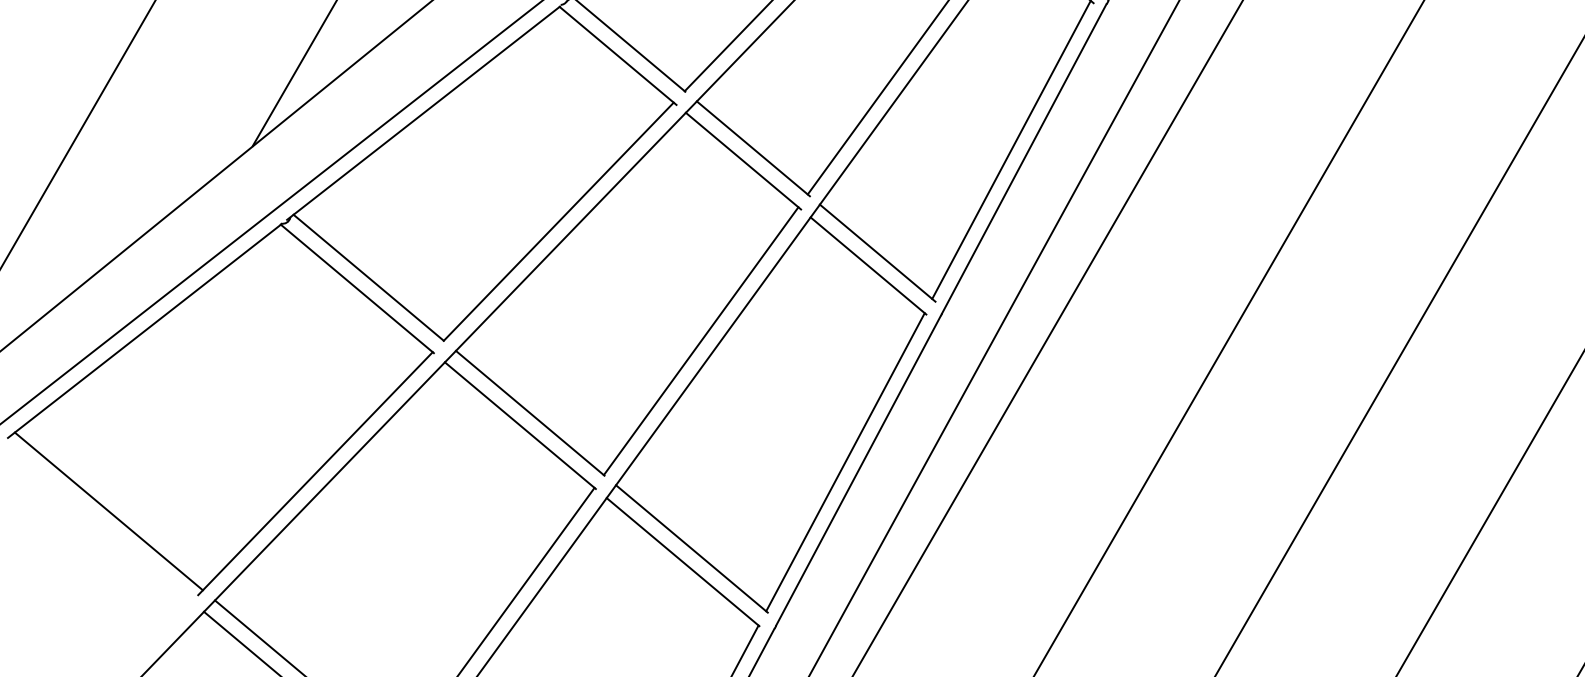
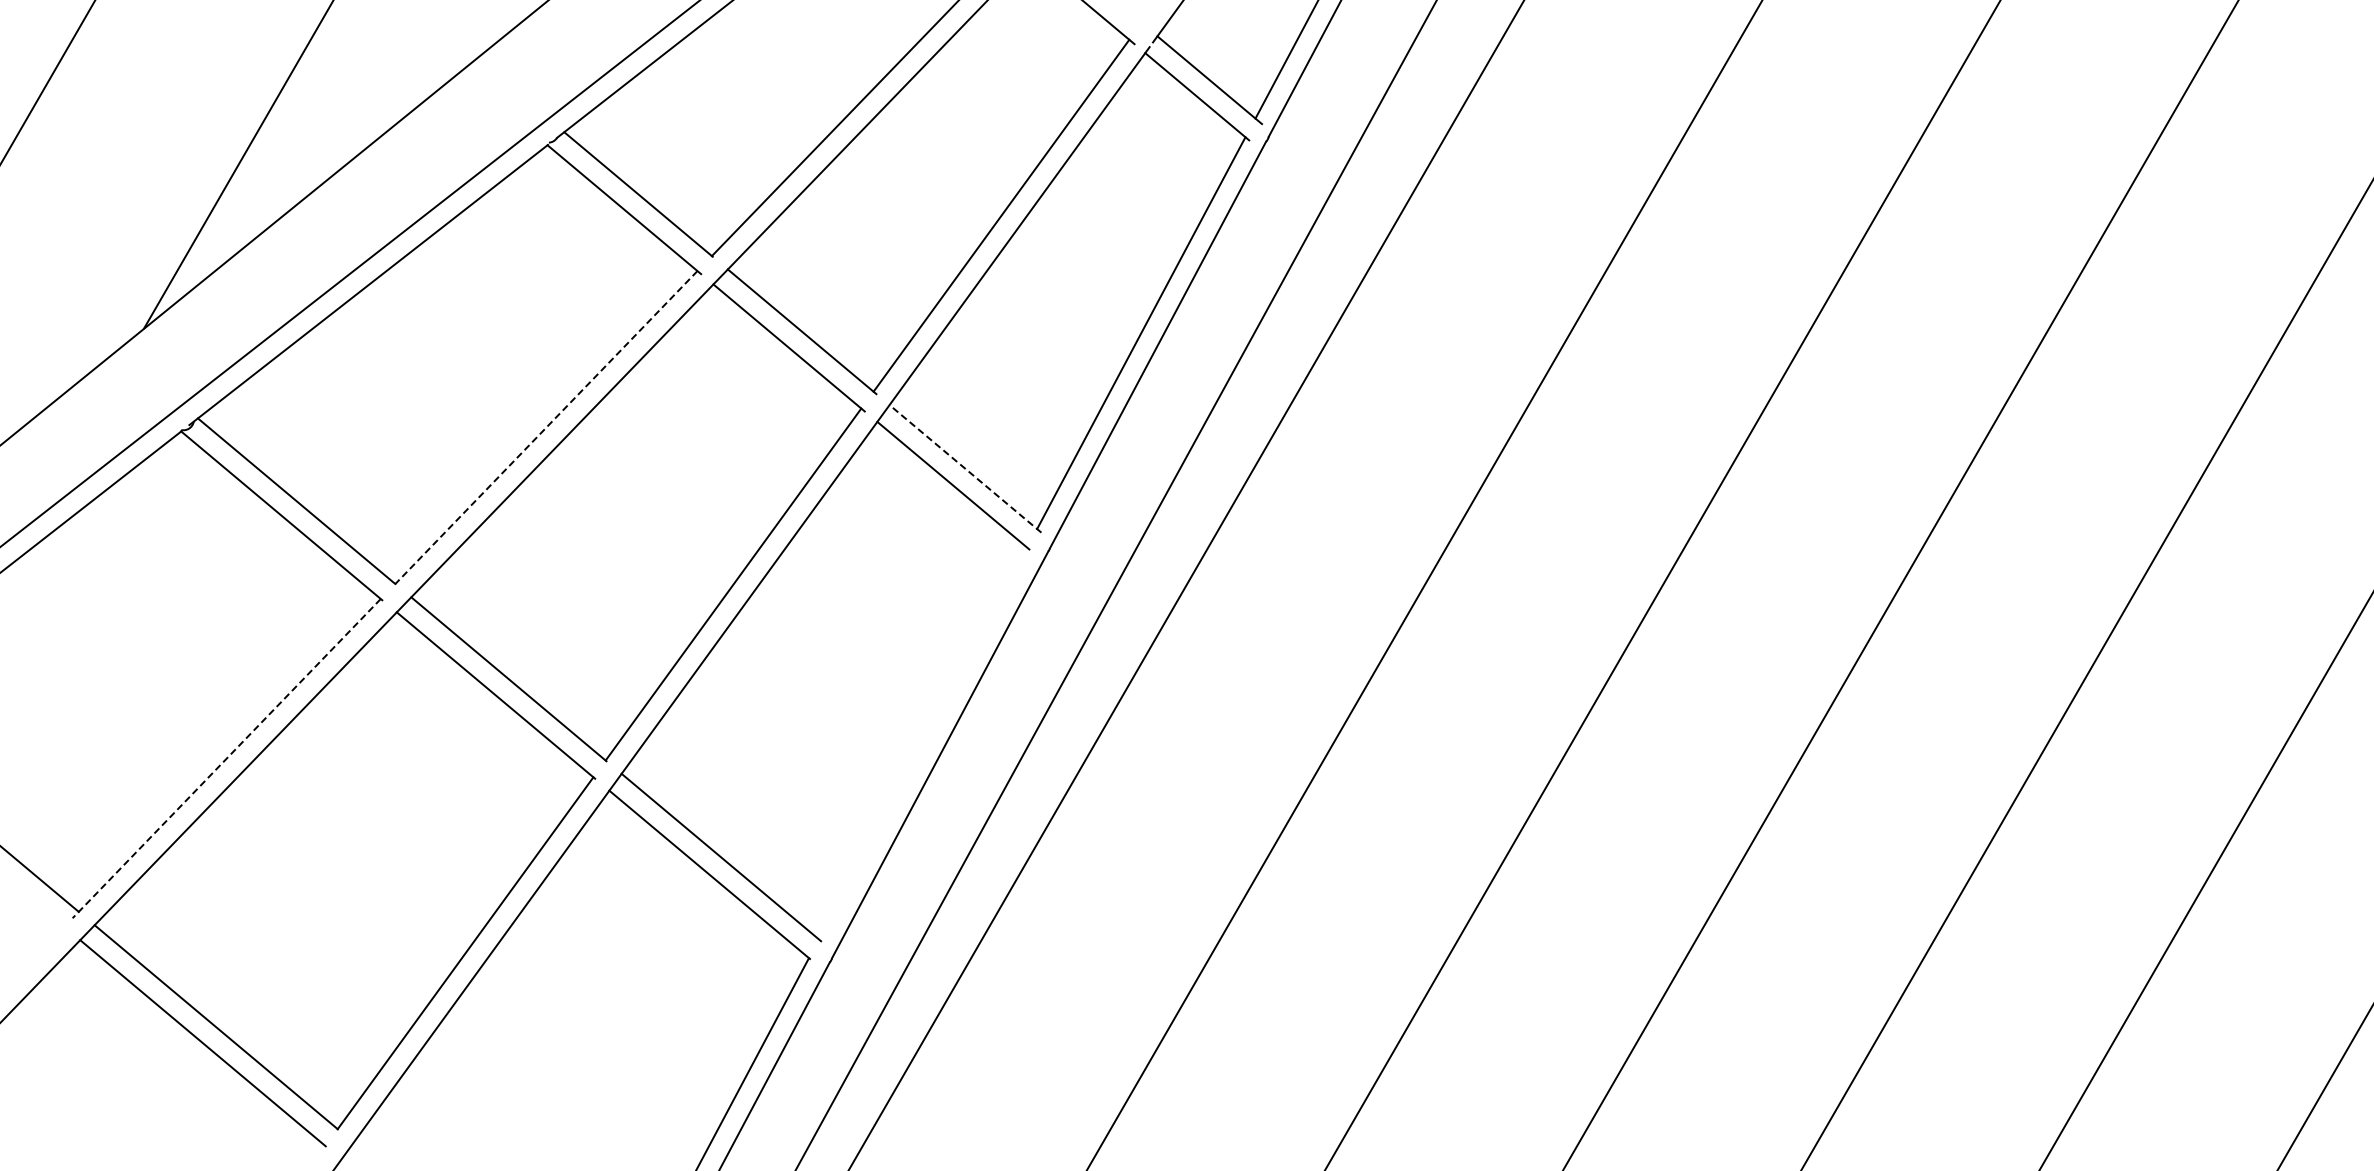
line: (558, 221) -> (546, 427), solid -> dashed
line: (877, 252) -> (965, 468), solid -> dashed
line: (844, 462) -> (922, 743), removed
line: (315, 473) -> (226, 758), solid -> dashed

